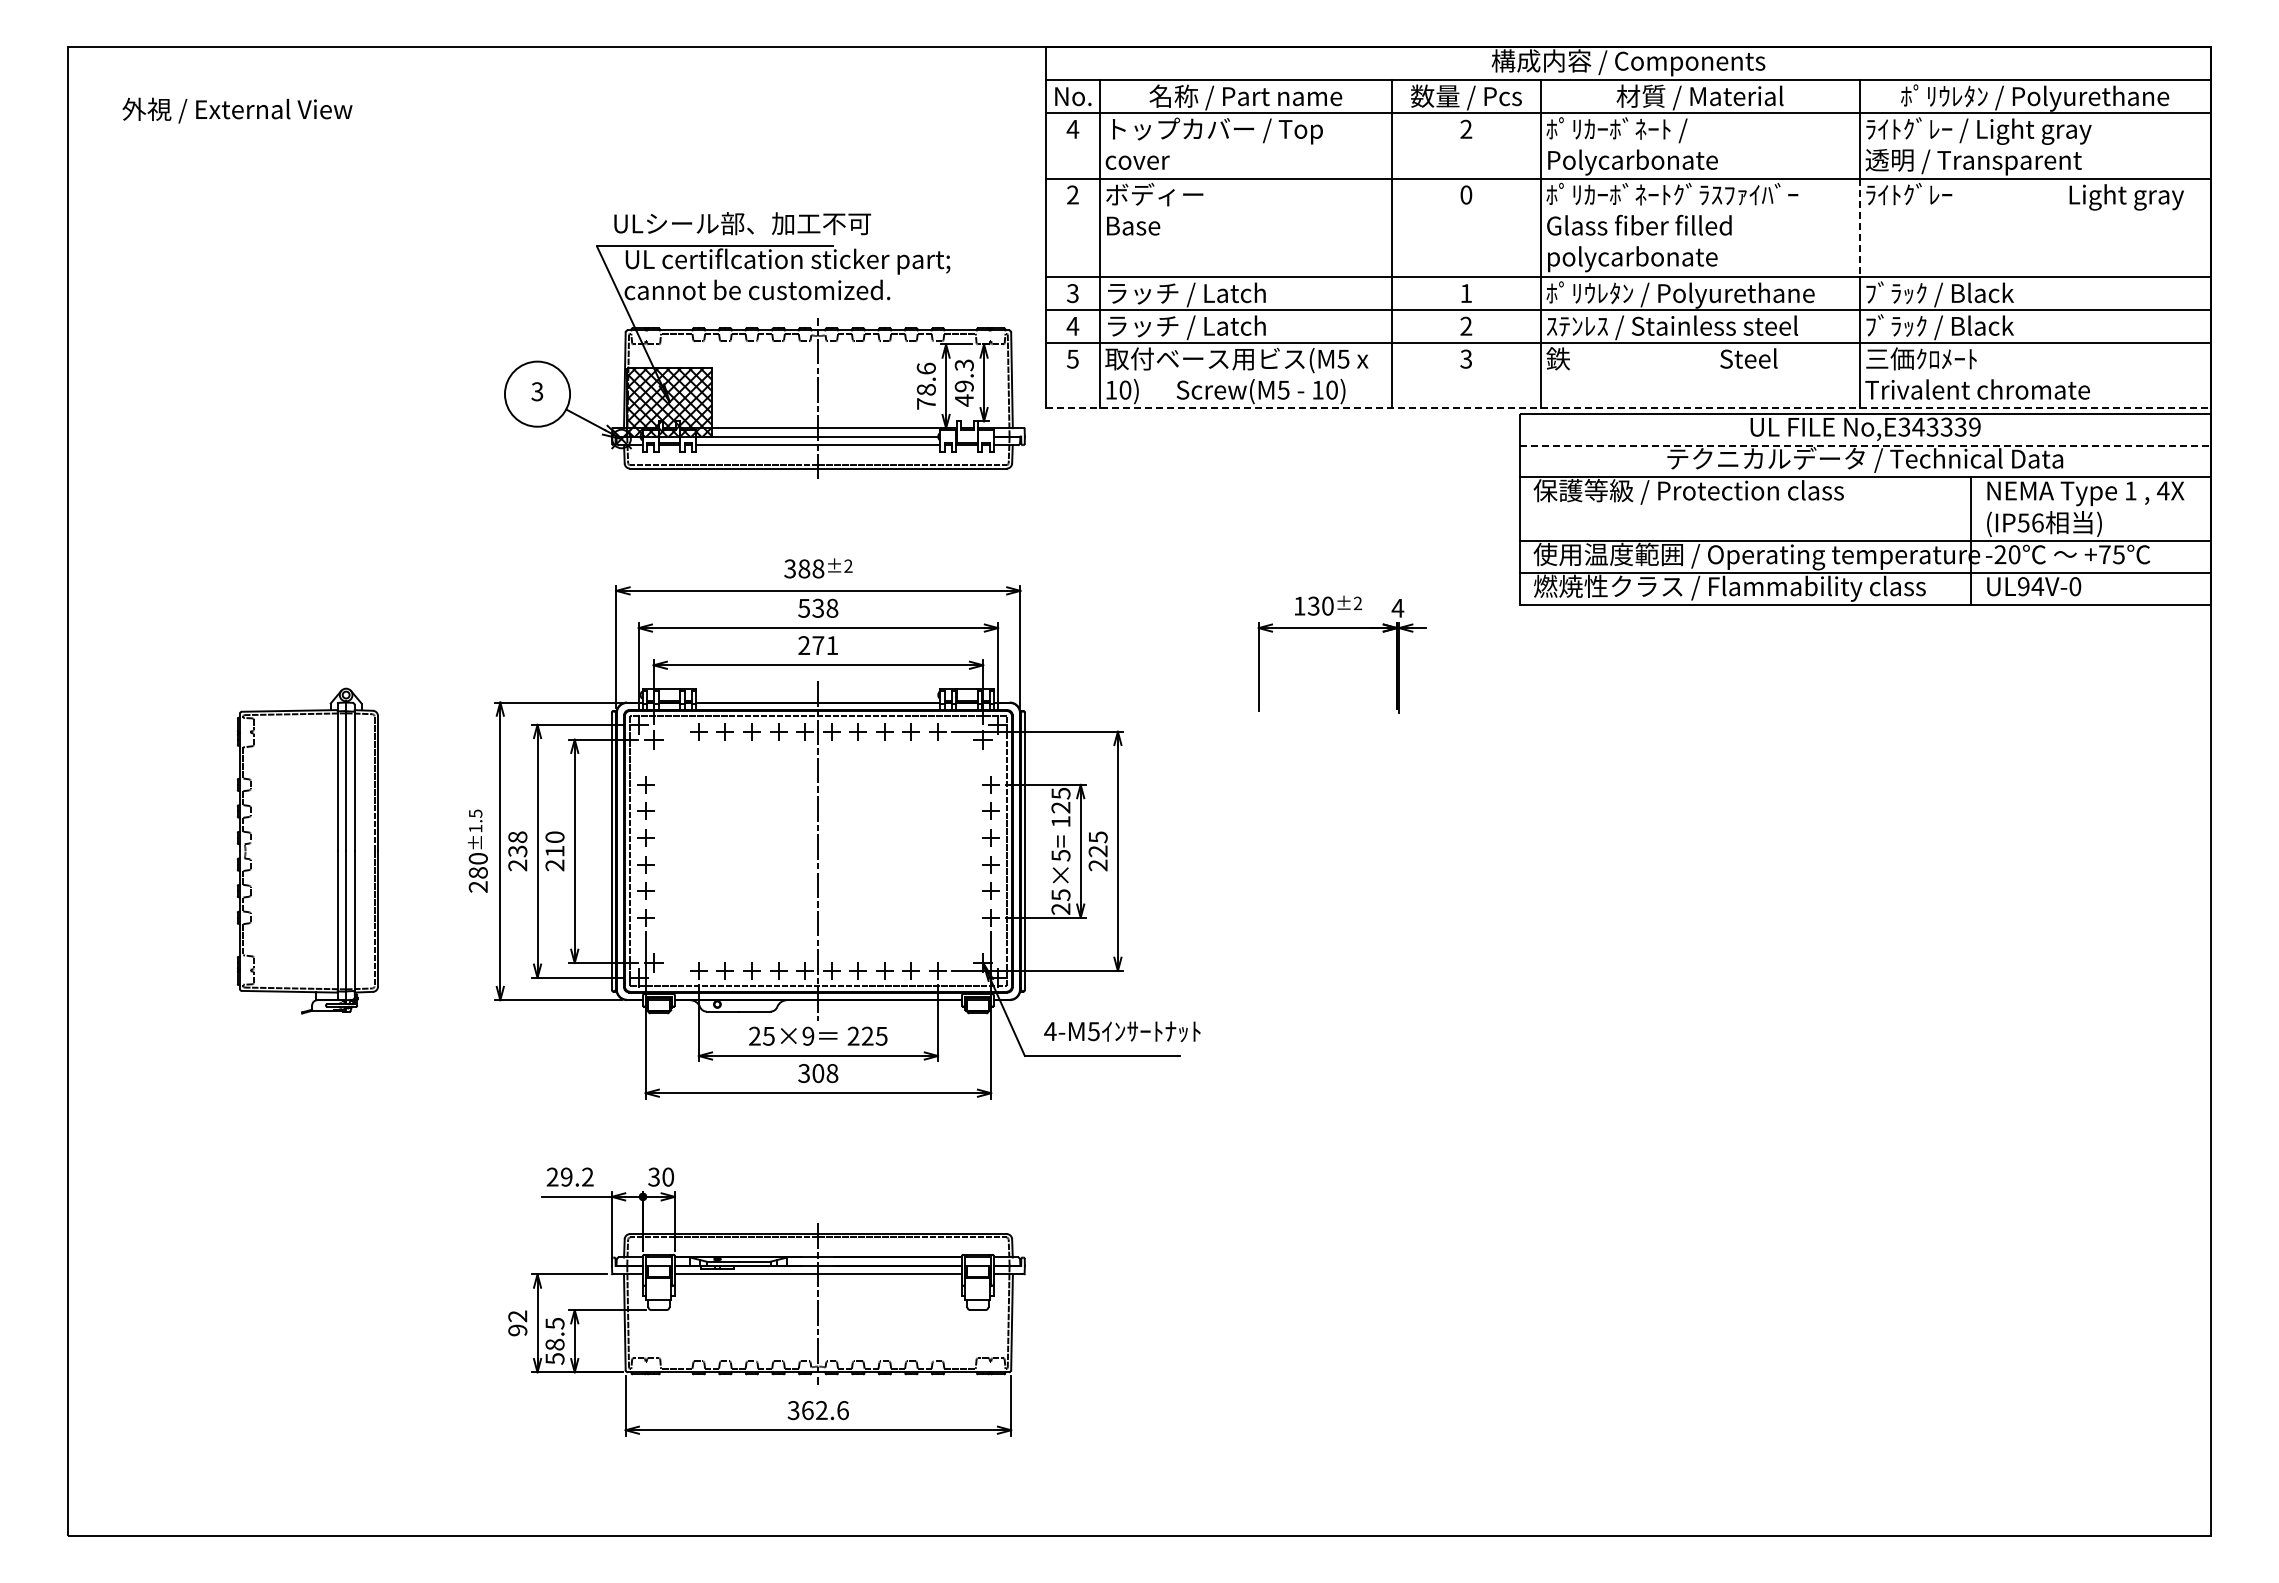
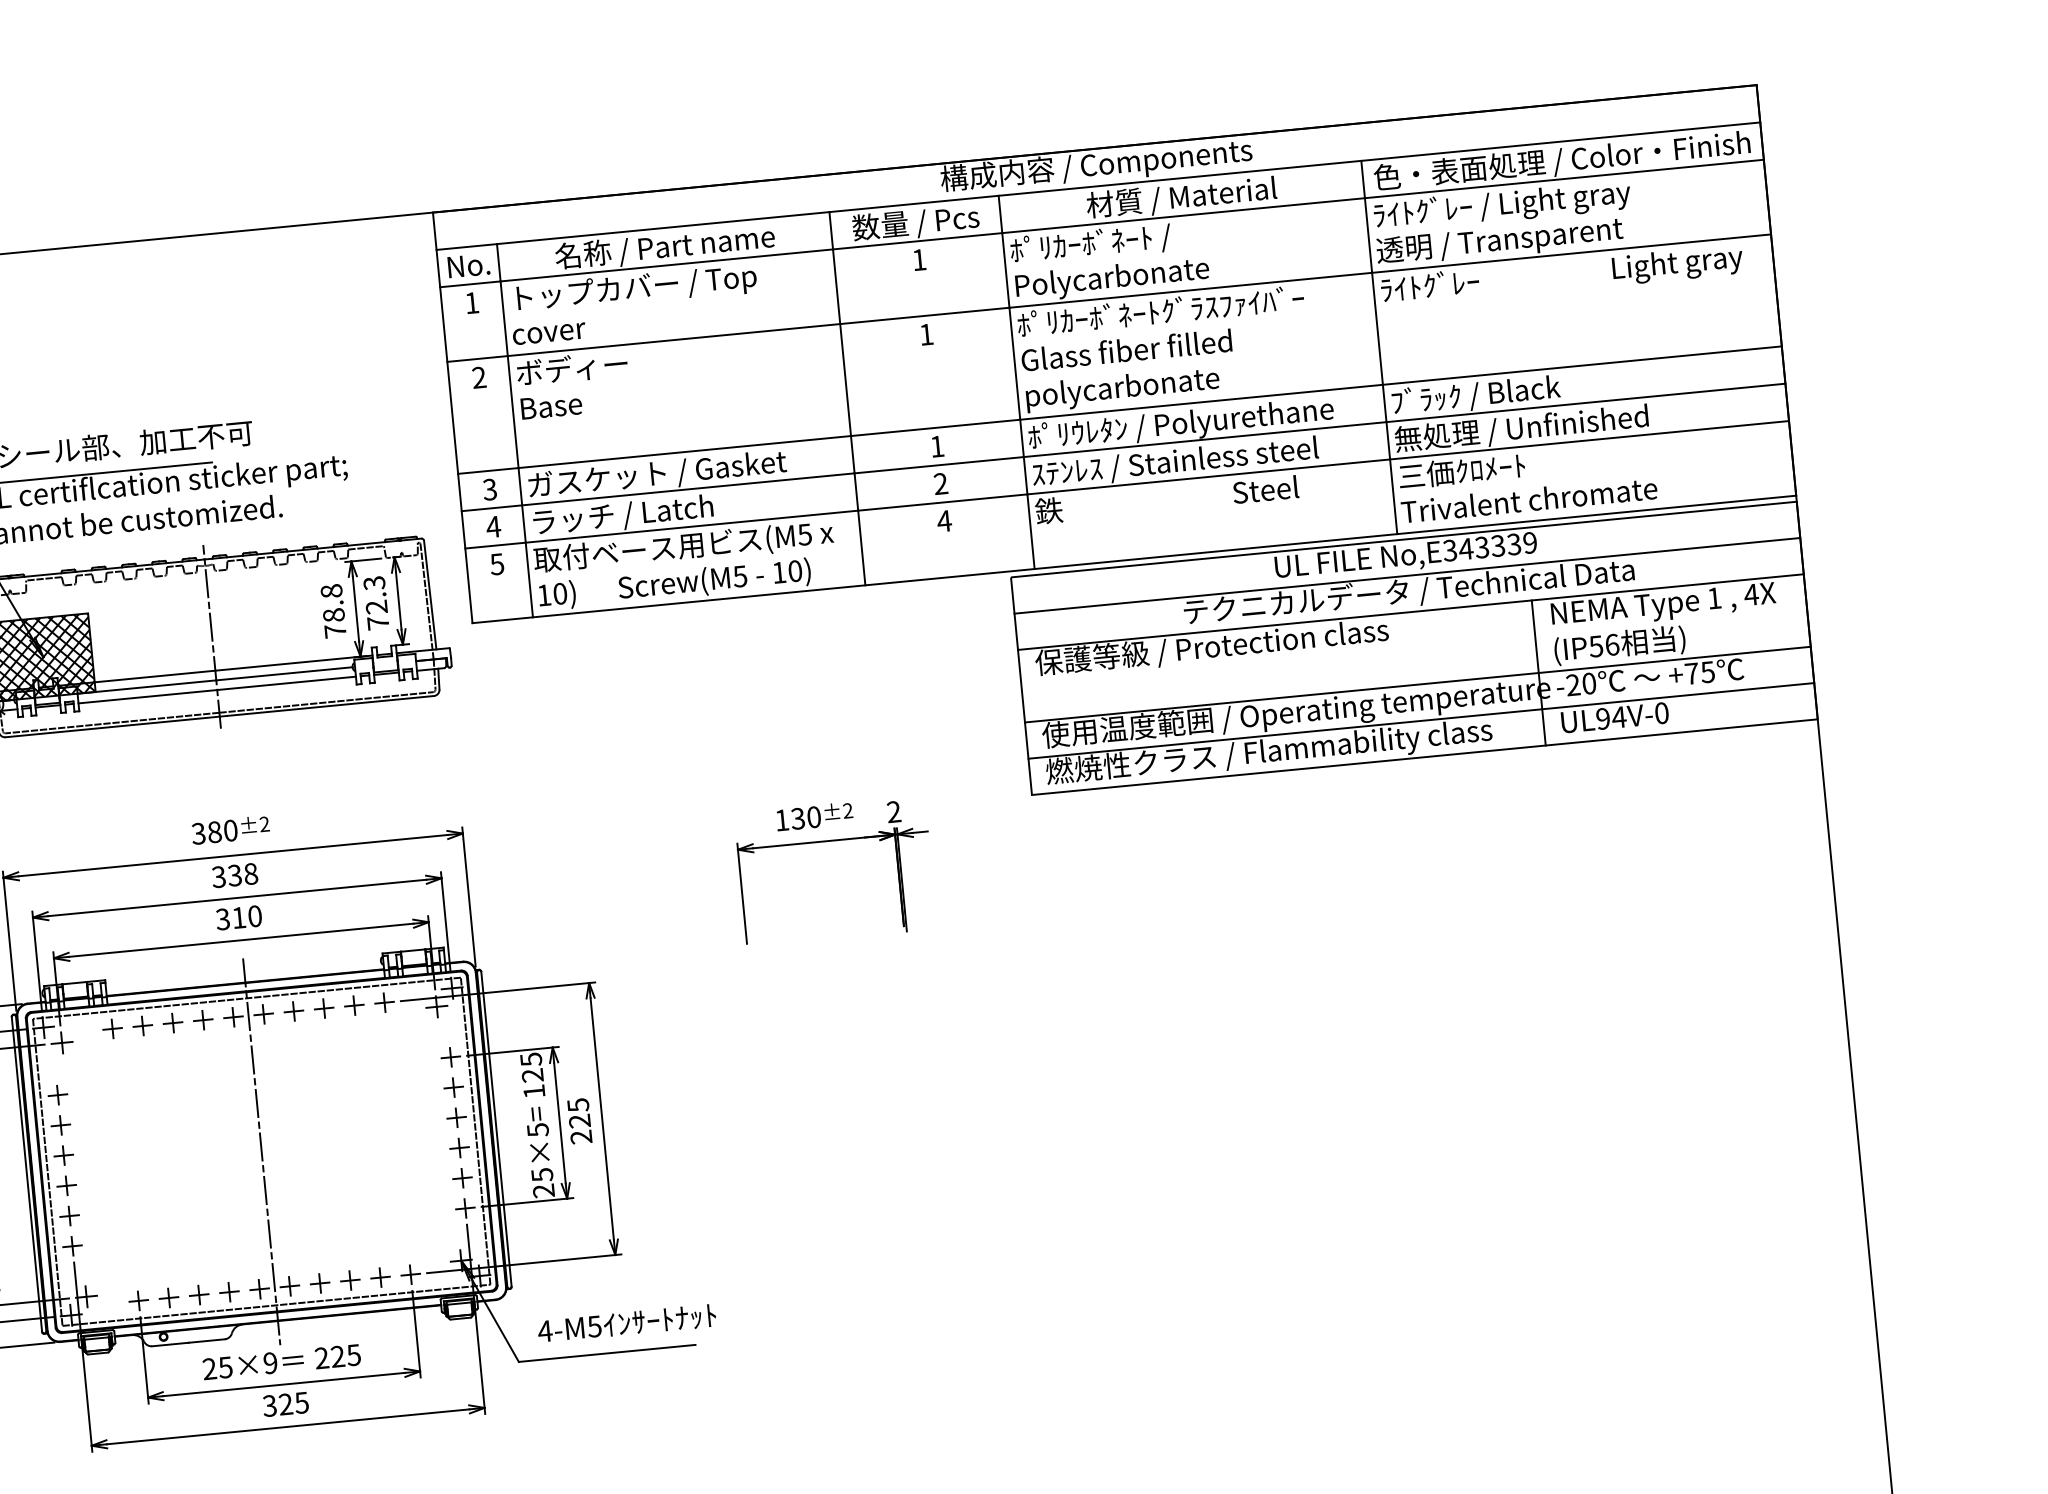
text: (2034, 97) -> (1561, 161), ﾎﾟﾘｳﾚﾀﾝ / Polyurethane -> 色・表面処理 / Color・Finish
text: (1466, 128) -> (919, 258), 2 -> 1
text: (1072, 129) -> (471, 303), 4 -> 1
text: (1466, 194) -> (926, 334), 0 -> 1
line: (1859, 228) -> (1377, 329), dashed -> solid
text: (1220, 294) -> (657, 474), ラッチ / Latch -> ガスケット / Gasket
text: (1977, 327) -> (1522, 429), ﾌﾞﾗｯｸ / Black -> 無処理 / Unfinished
text: (1465, 358) -> (943, 520), 3 -> 4
text: (925, 368) -> (330, 591), 78.6 -> 78.8
text: (964, 393) -> (377, 615), 49.3 -> 72.3
line: (1629, 408) -> (1135, 559), dashed -> solid
line: (1865, 445) -> (1407, 575), dashed -> solid
text: (818, 569) -> (230, 831), 388 -> 380
text: (804, 607) -> (219, 876), 538 -> 338
text: (1397, 607) -> (893, 811), 4 -> 2
text: (818, 645) -> (239, 917), 271 -> 310
text: (825, 1073) -> (294, 1403), 308 -> 325

